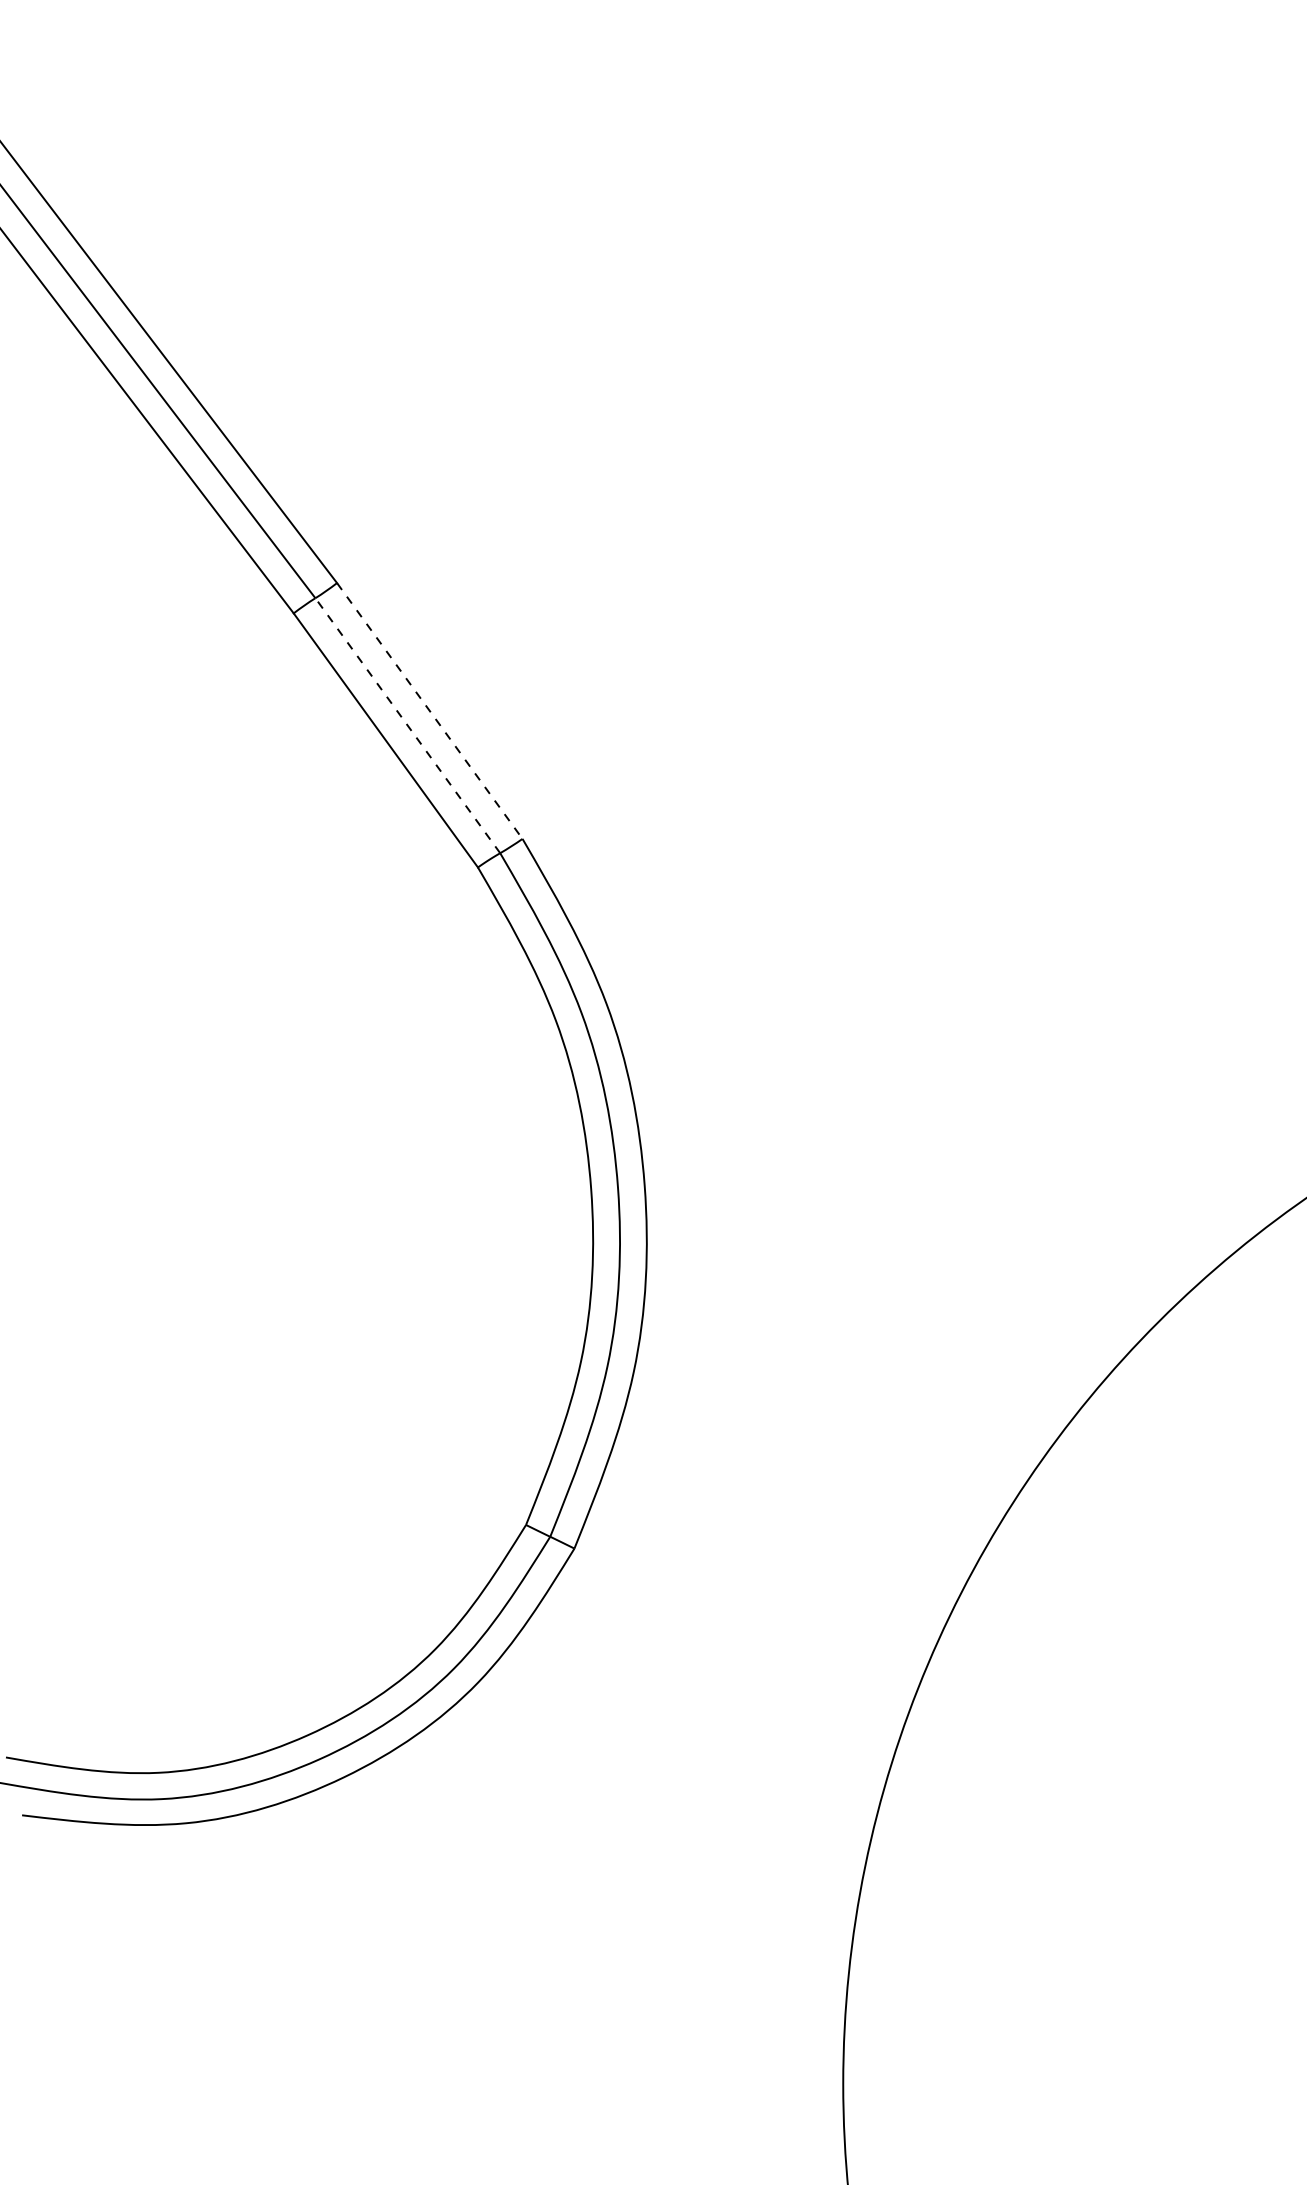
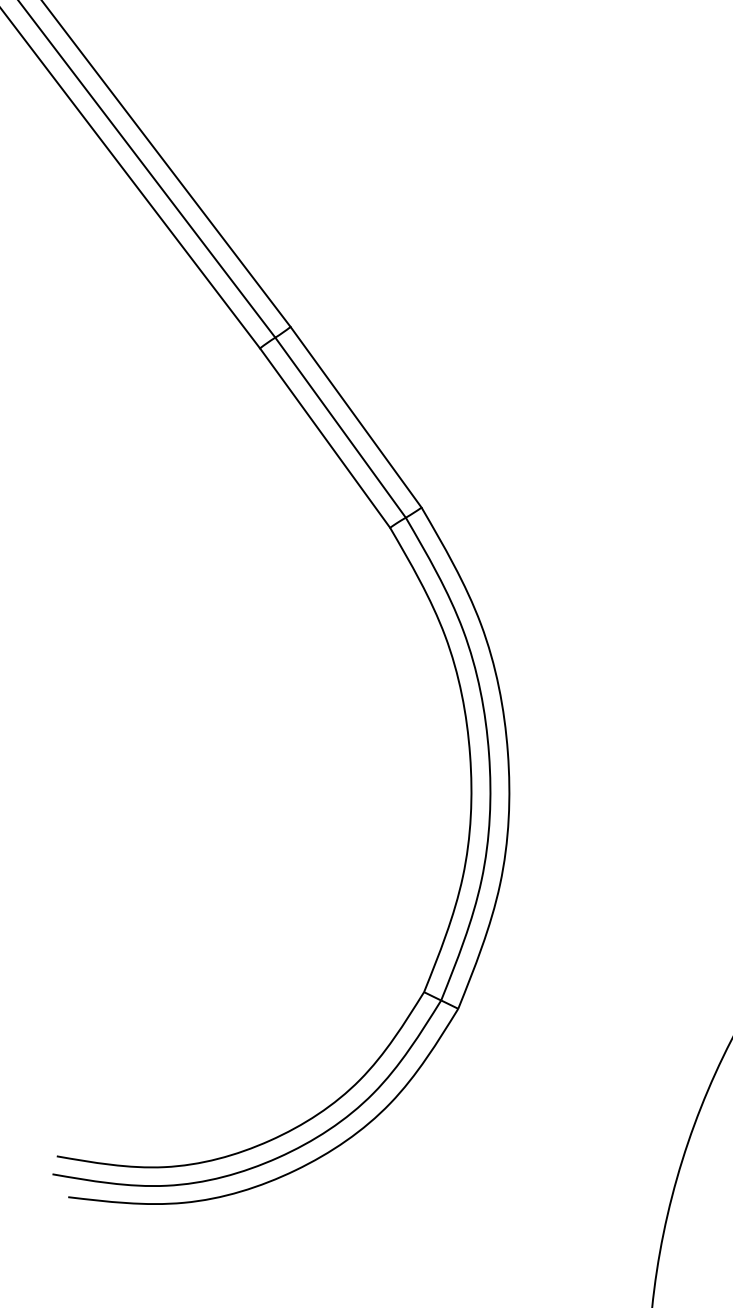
line: (429, 711) -> (355, 417), dashed -> solid
line: (407, 725) -> (340, 427), dashed -> solid

